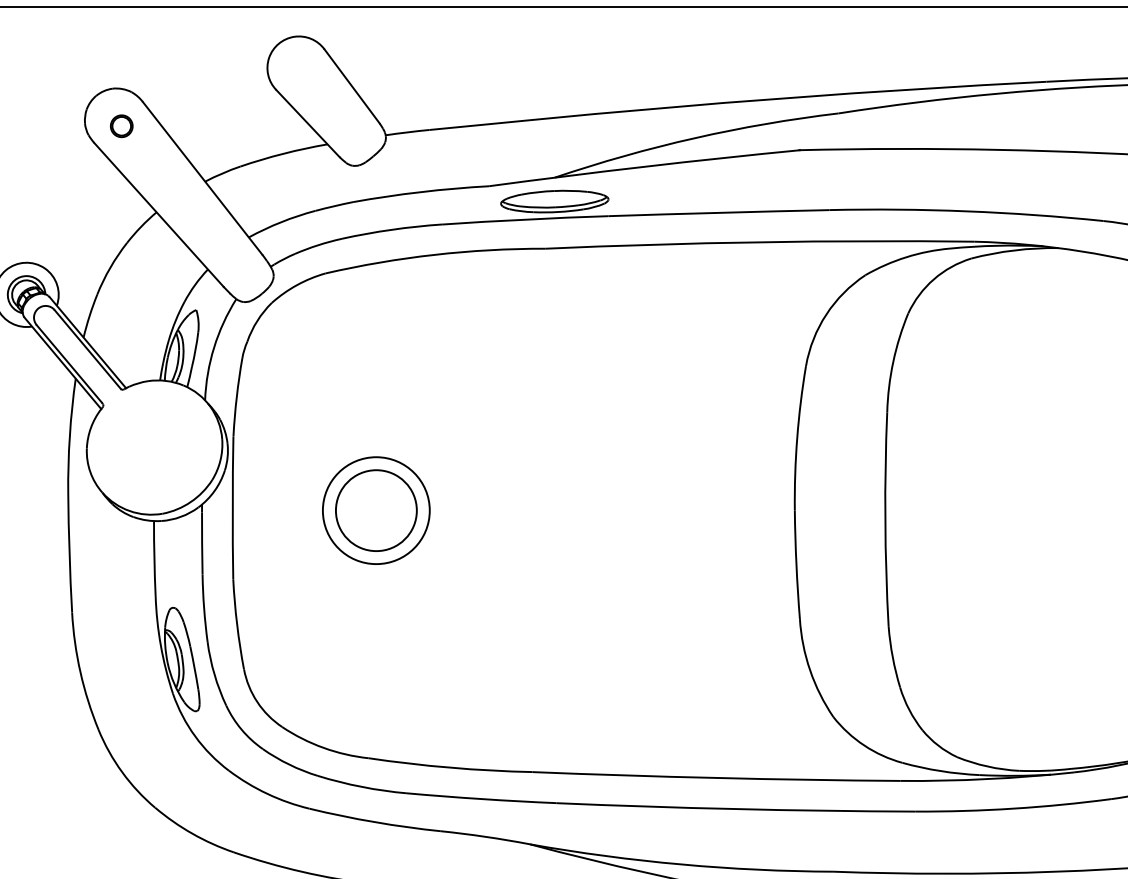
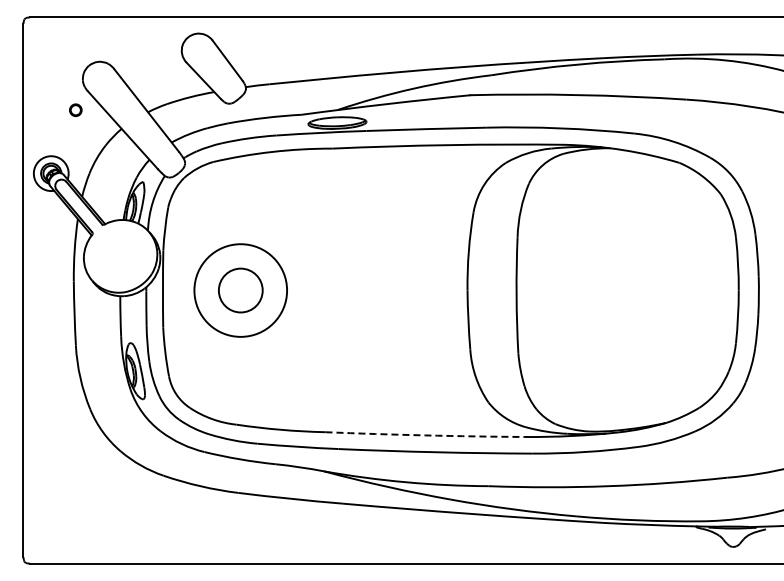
circle: (121, 124) -> (75, 109), moved
circle: (375, 510) -> (240, 290), size x1.6
arc: (717, 778) -> (425, 435), solid -> dashed

